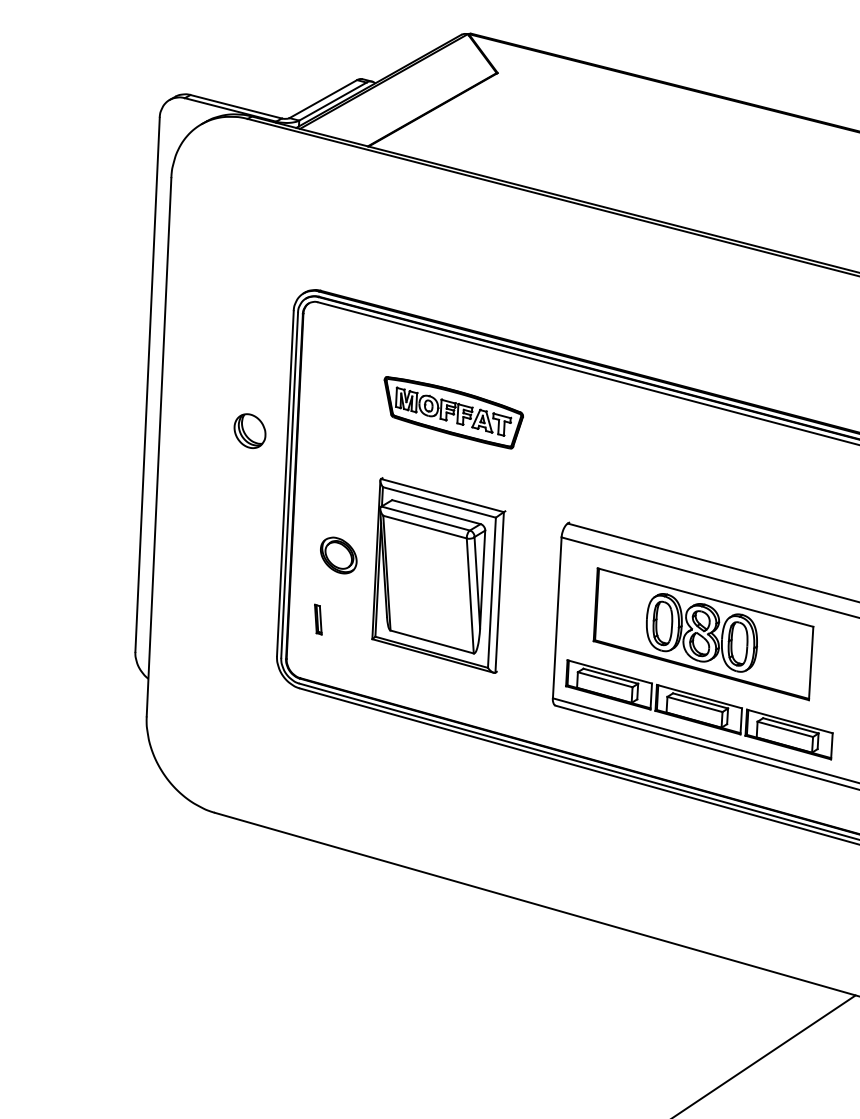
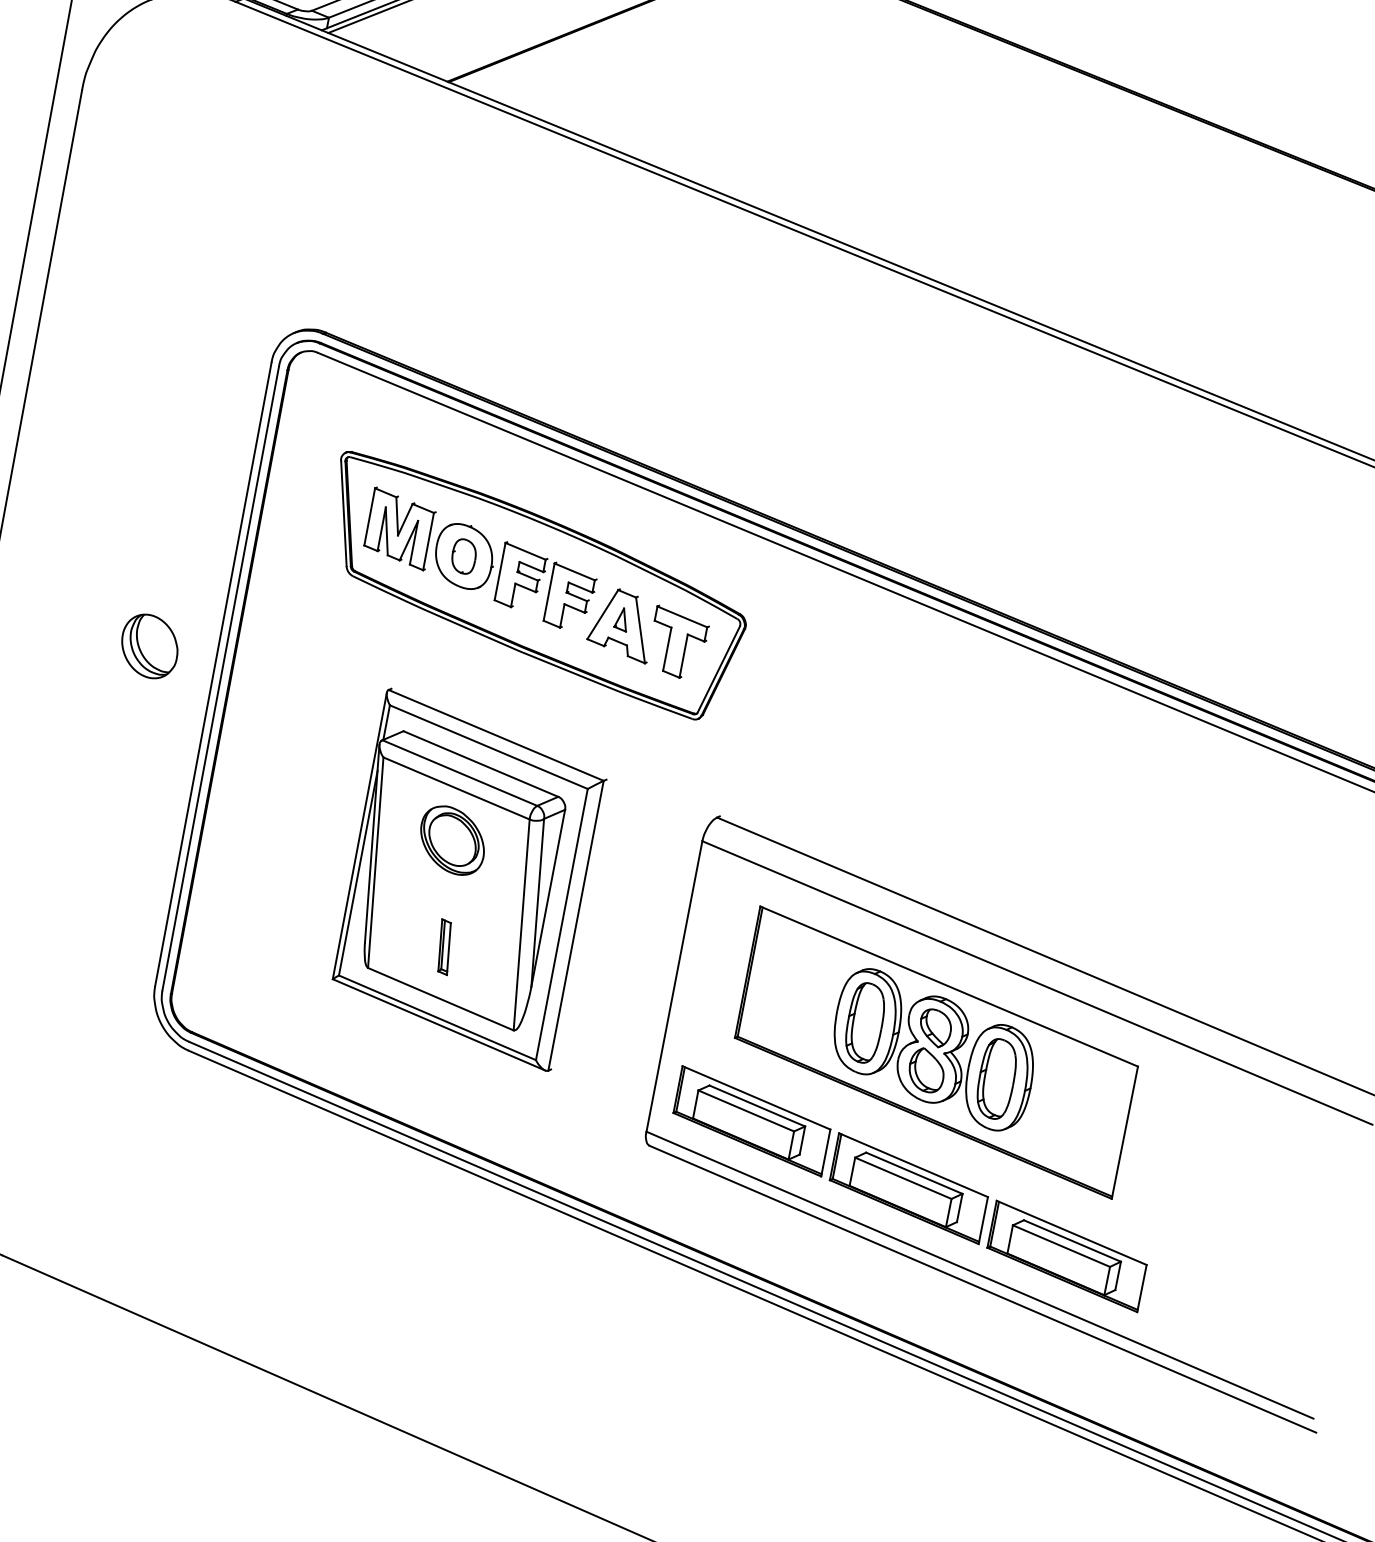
part: (453, 412) -> (536, 587), size x1.67
part: (249, 430) -> (149, 645), moved
part: (338, 555) -> (452, 840), moved
part: (318, 619) -> (444, 946), moved

